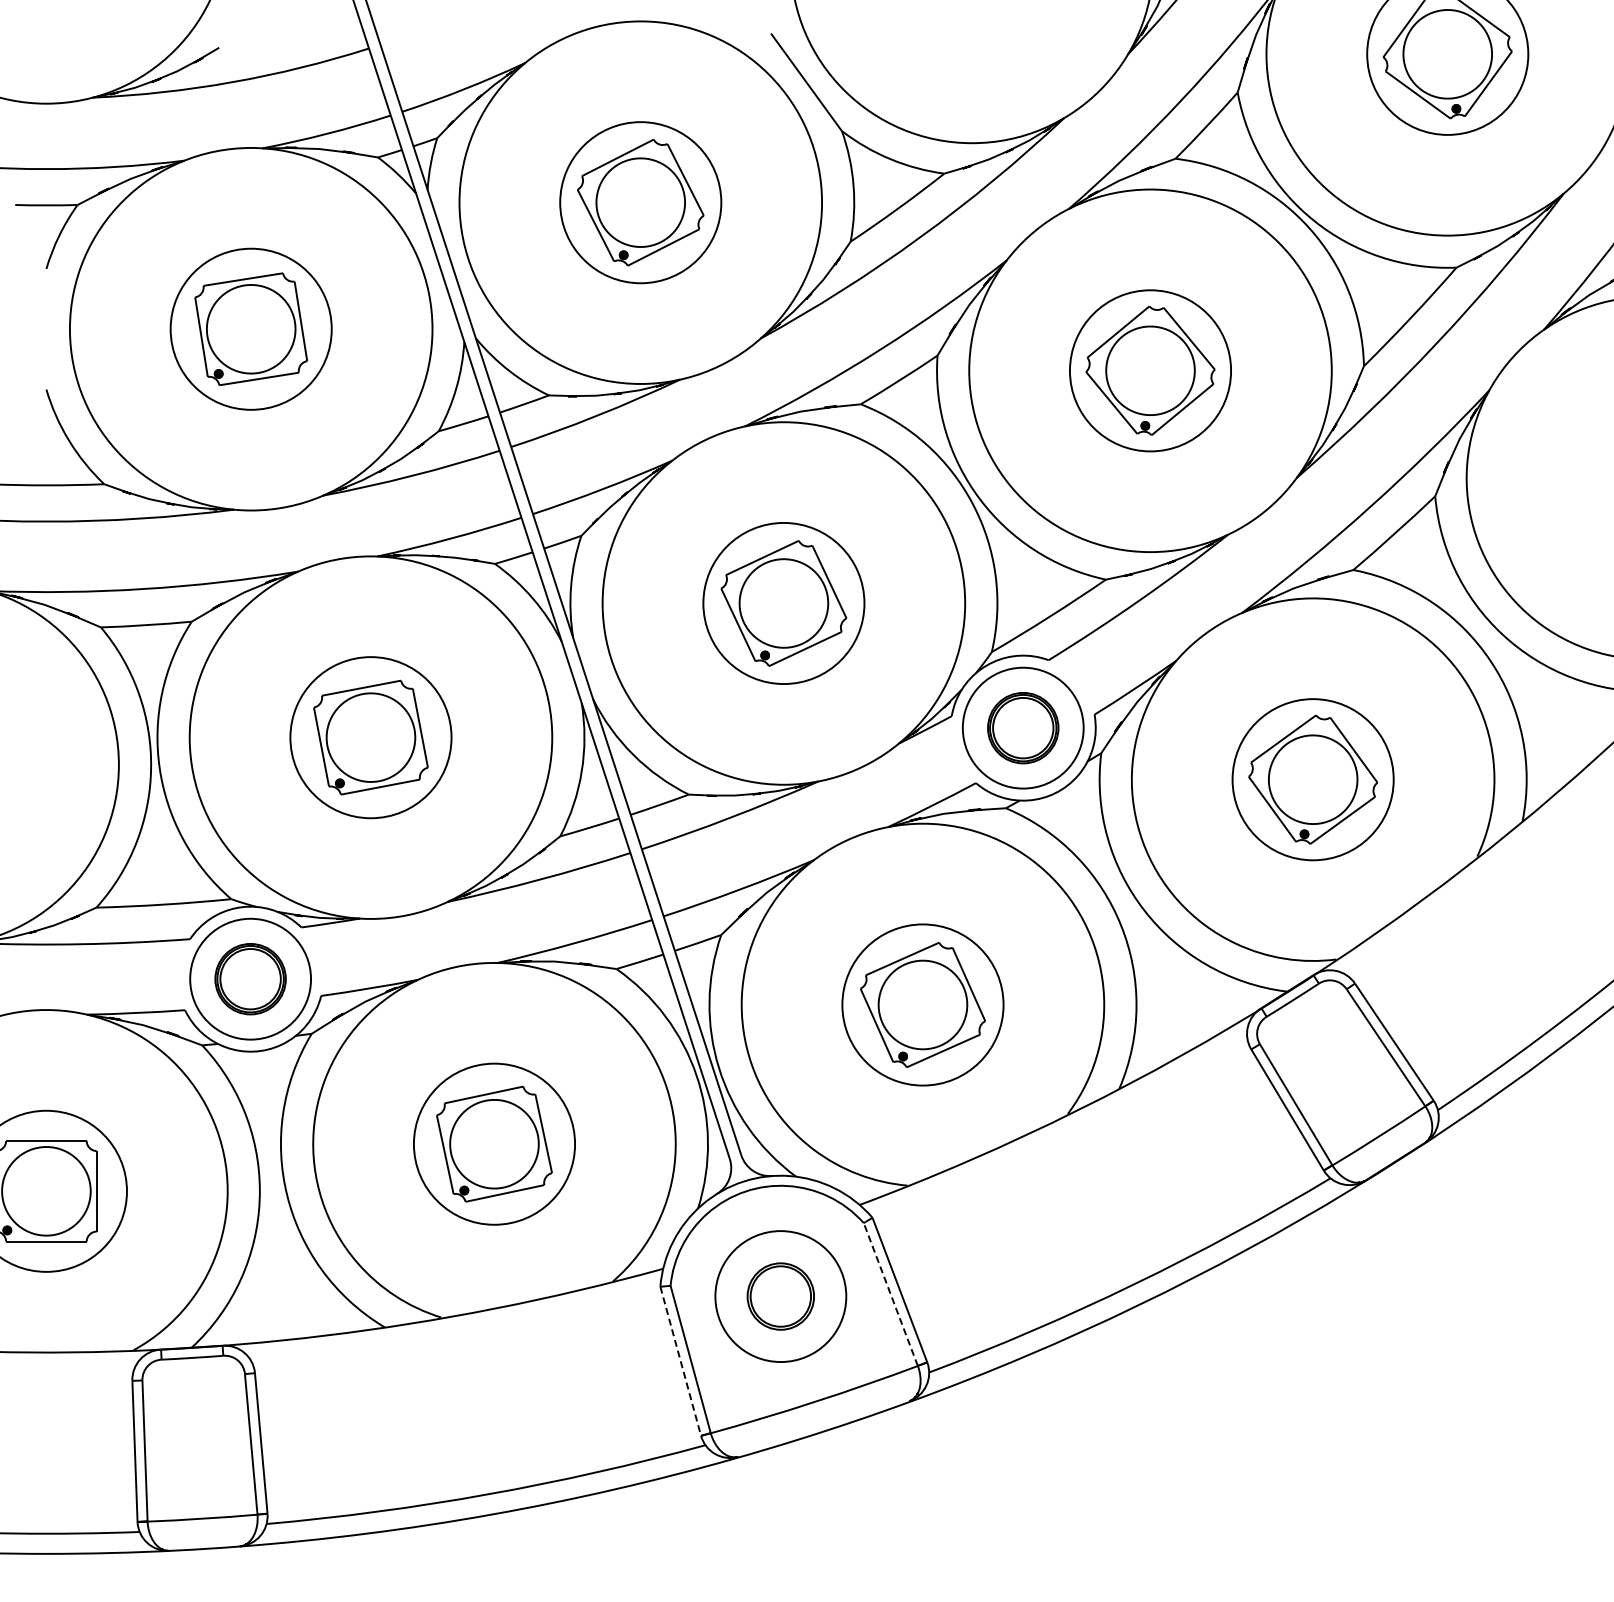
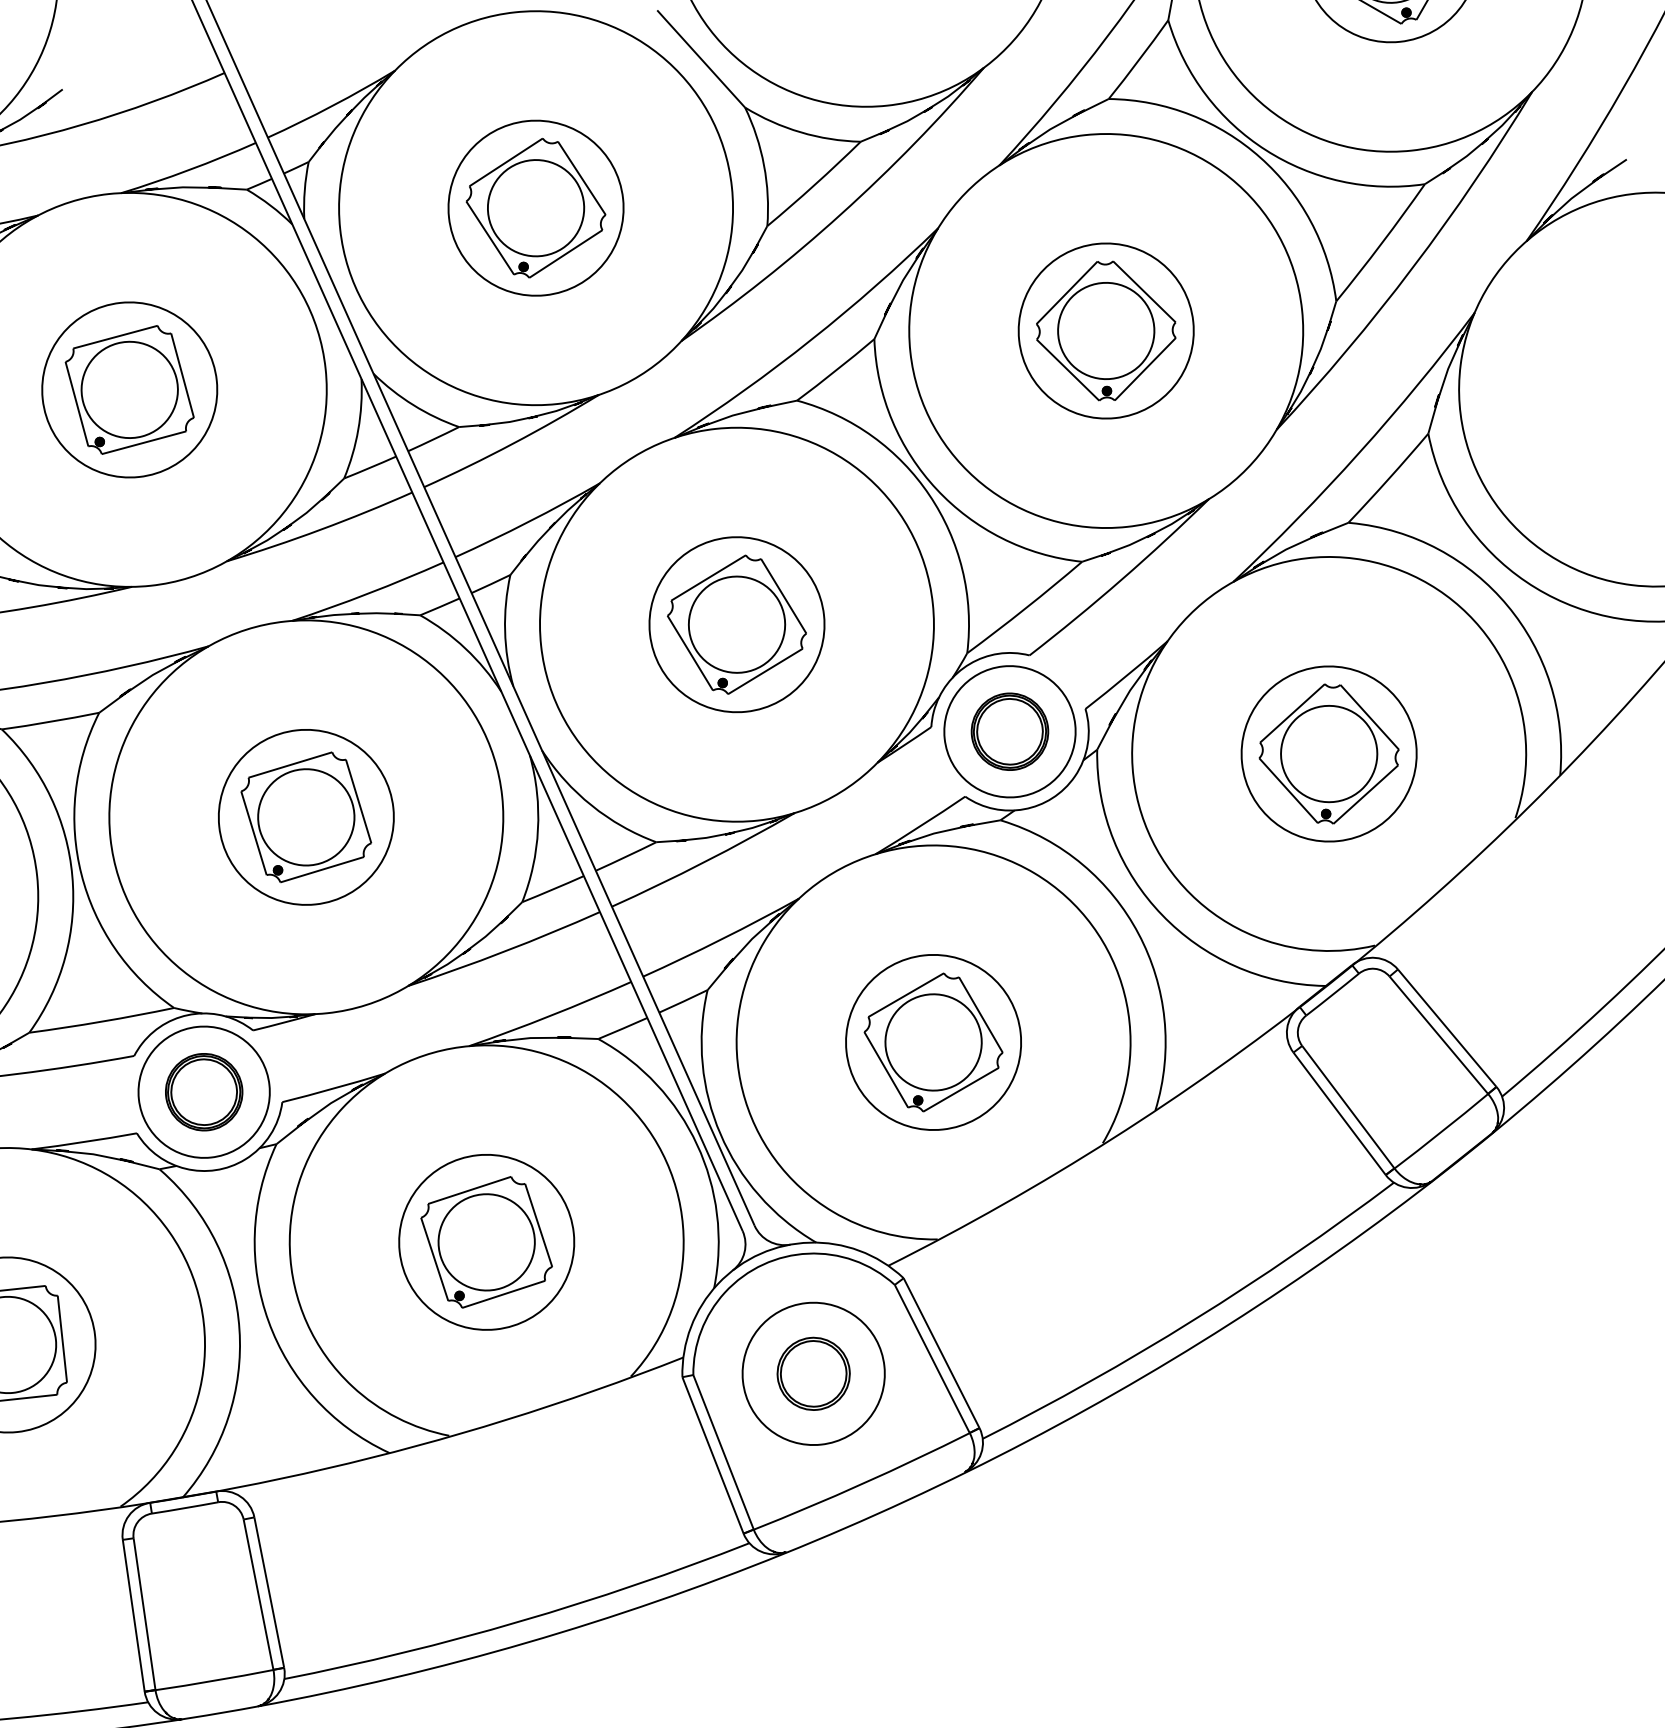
line: (890, 1294) -> (931, 1359), dashed -> solid
line: (680, 1361) -> (712, 1455), dashed -> solid

